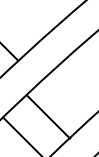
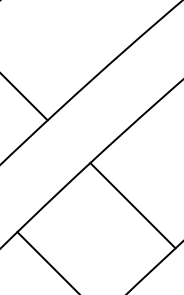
line: (48, 116) -> (132, 204), moved

